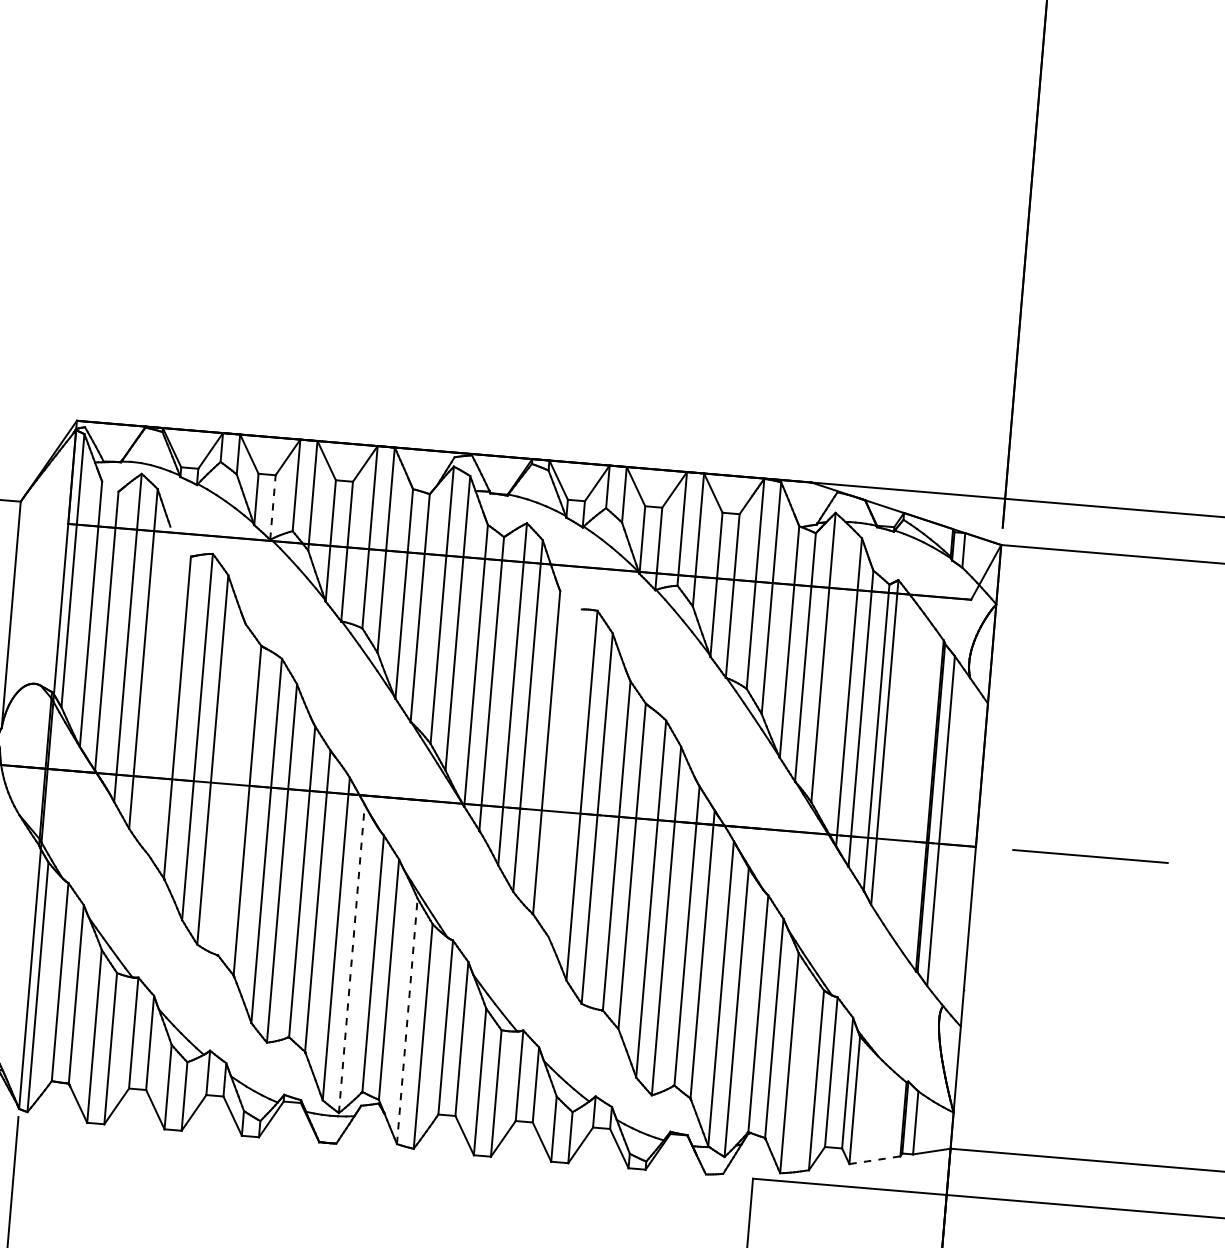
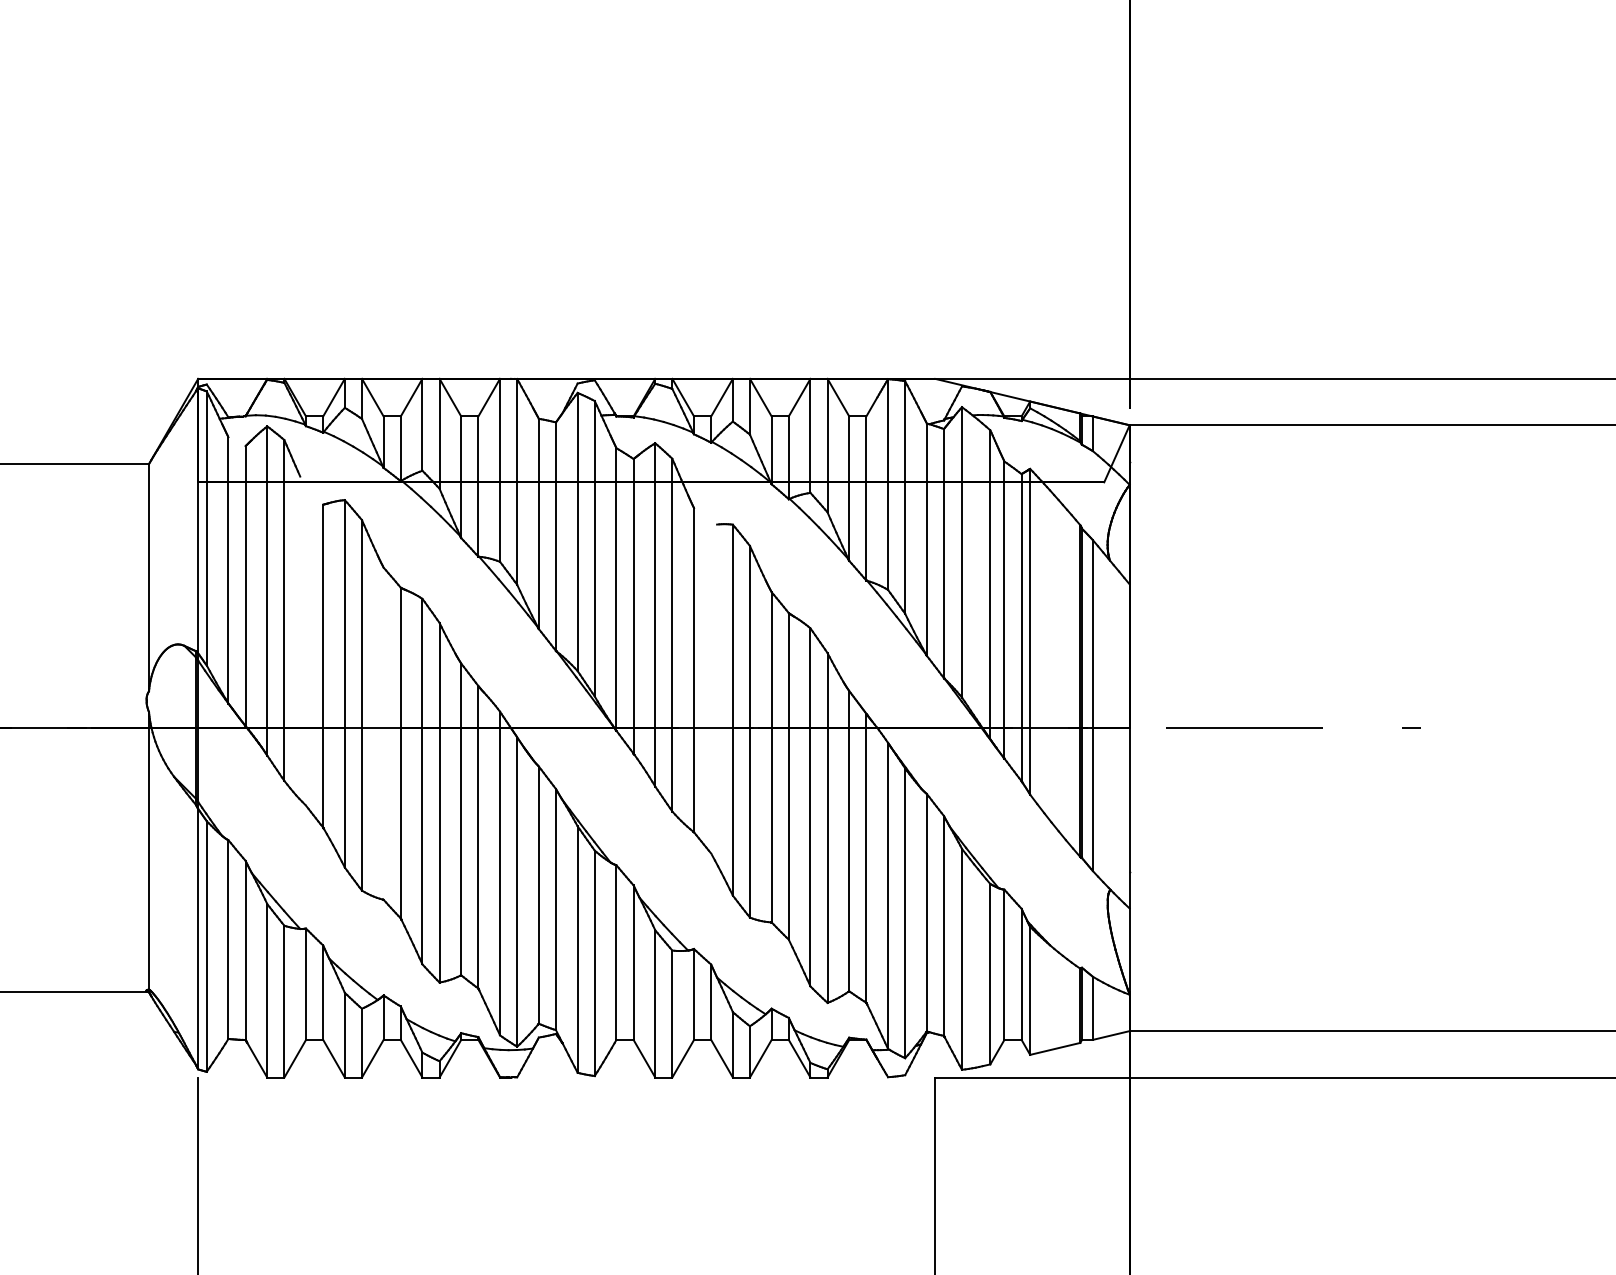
line: (272, 507) -> (400, 448), dashed -> solid
line: (352, 959) -> (517, 892), dashed -> solid
line: (407, 1021) -> (577, 949), dashed -> solid
line: (875, 1159) -> (1055, 1048), dashed -> solid

